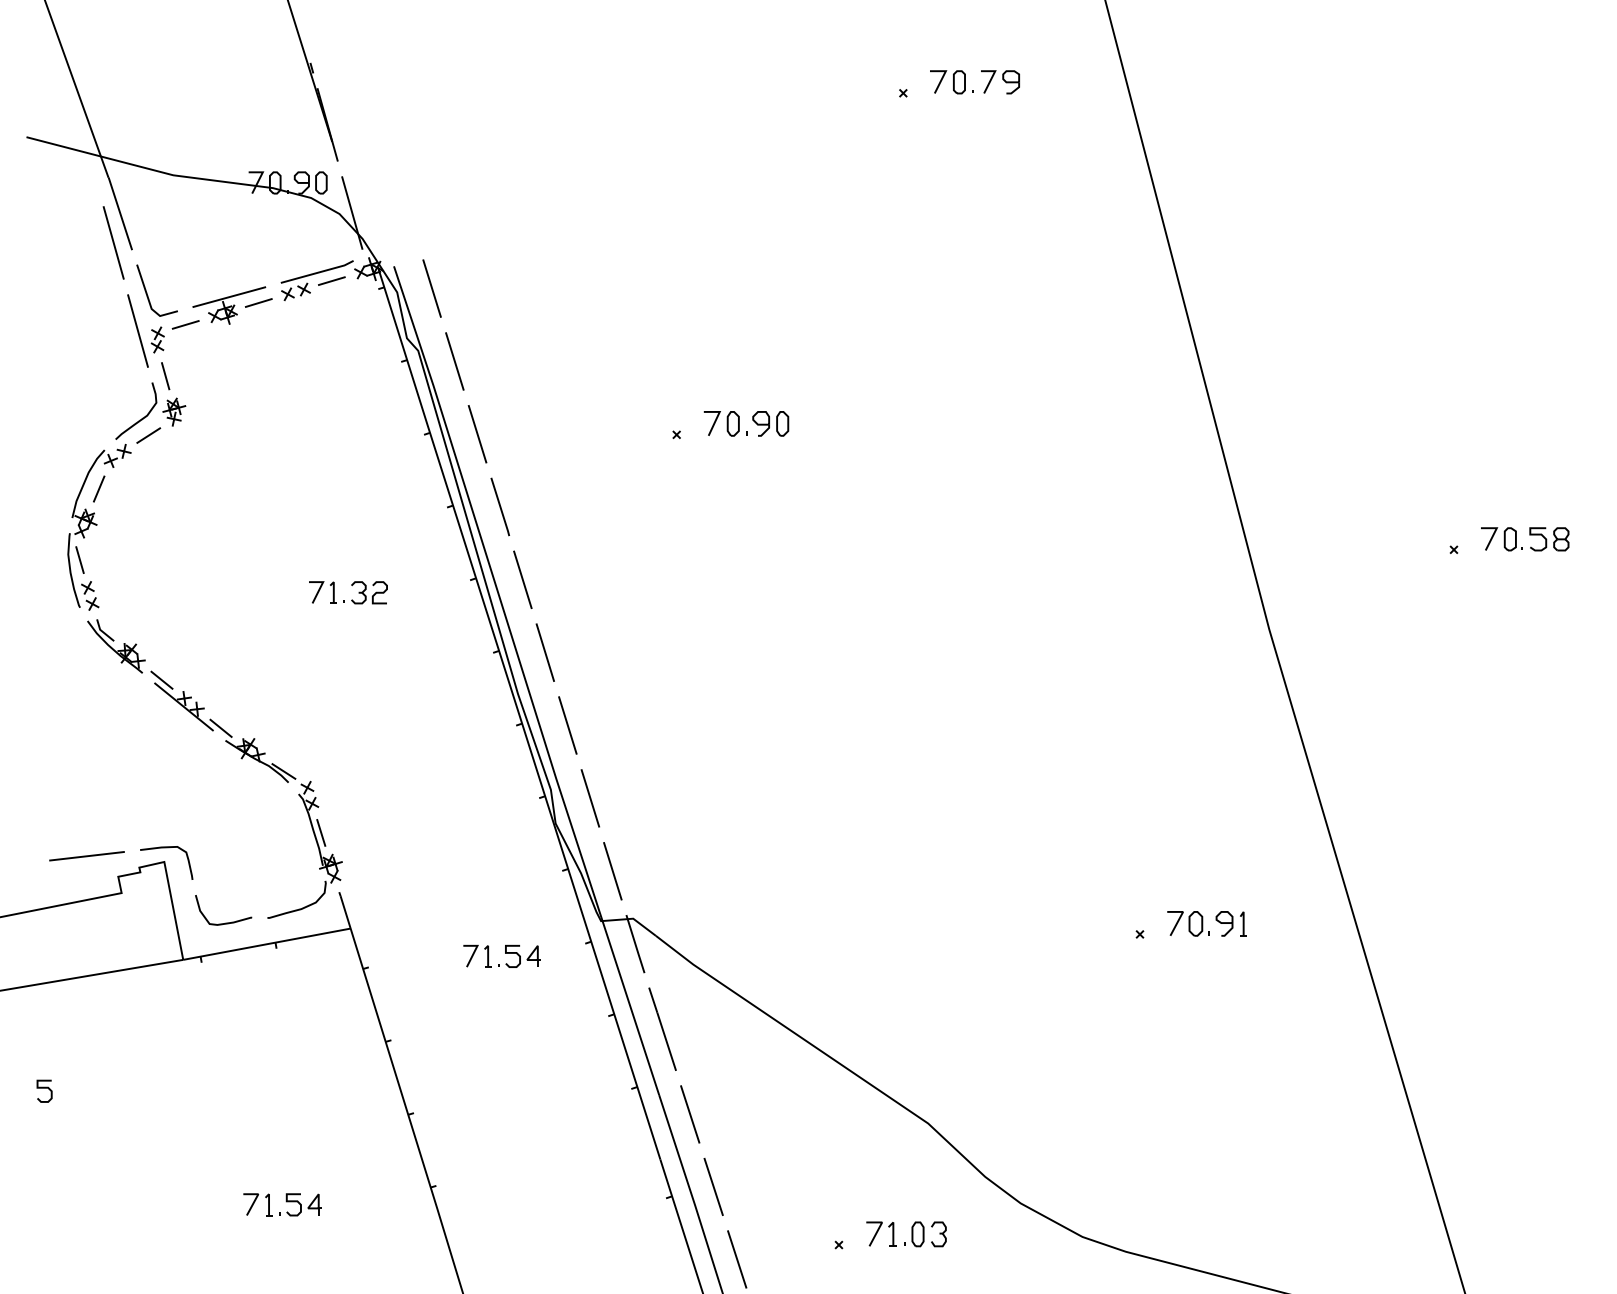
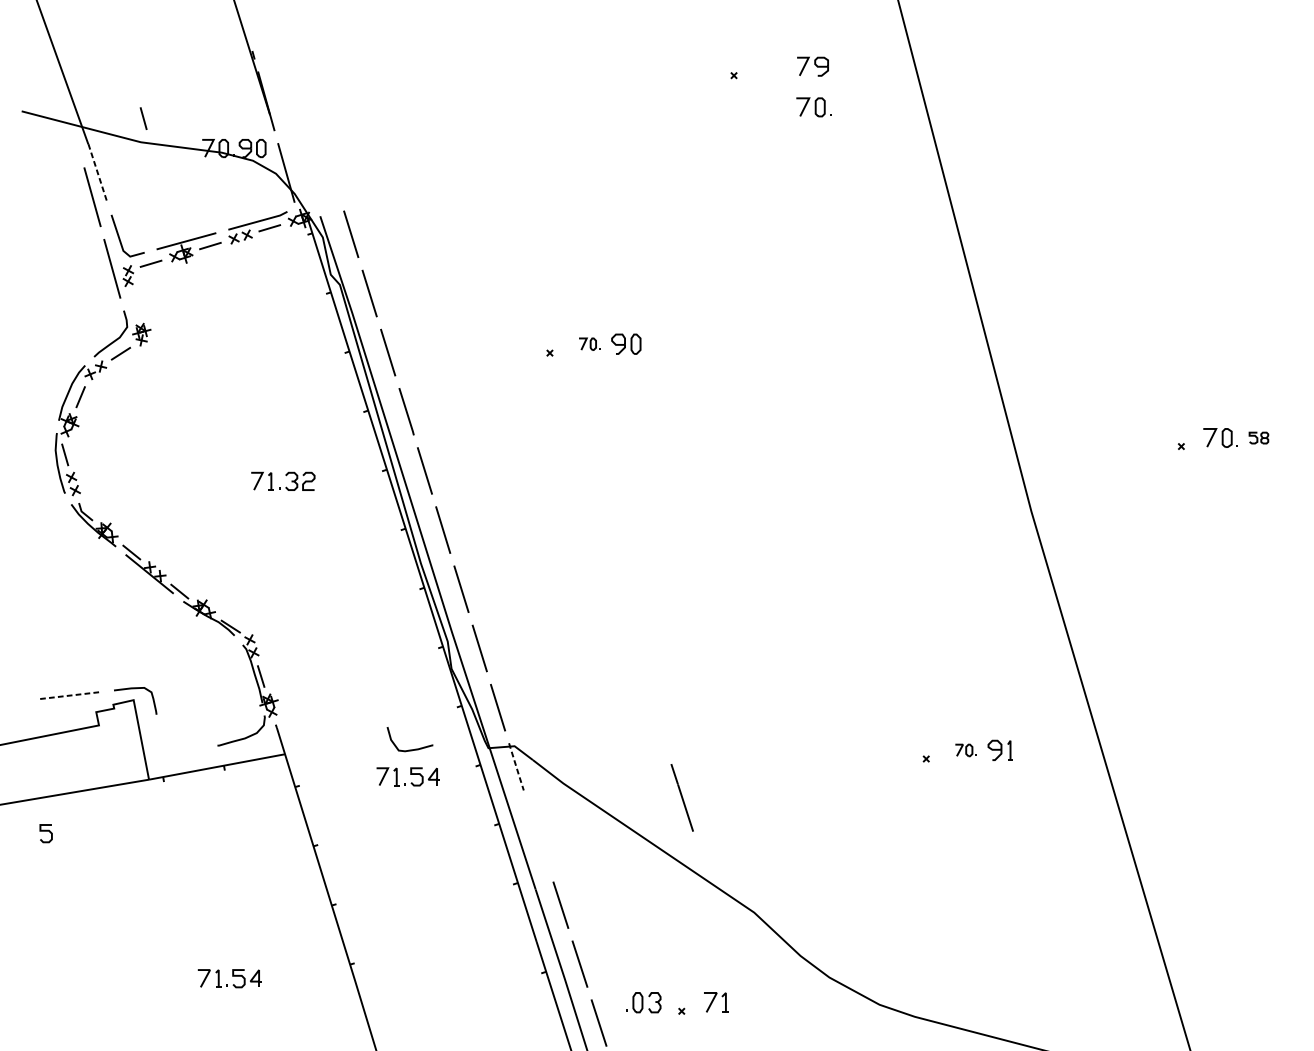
part: (951, 82) -> (813, 107), moved
line: (120, 214) -> (98, 174), solid -> dashed
line: (165, 376) -> (143, 118), moved
part: (725, 423) -> (589, 343), size x0.6
part: (1549, 539) -> (1258, 438), size x0.6
line: (87, 856) -> (71, 695), solid -> dashed
curve: (225, 922) -> (411, 749), moved
part: (1188, 923) -> (965, 750), size x0.6
line: (635, 944) -> (516, 767), solid -> dashed
line: (662, 1028) -> (682, 797), moved
curve: (44, 1088) -> (46, 831), moved
part: (925, 1234) -> (644, 1002), moved

